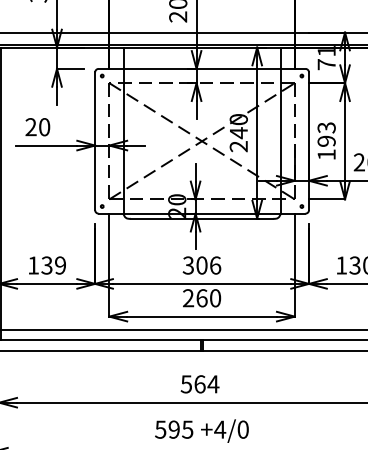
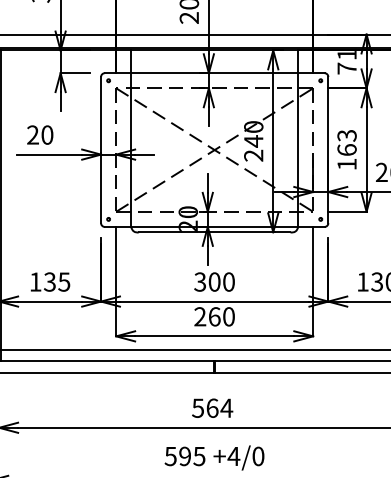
text: (326, 140) -> (346, 149), 193 -> 163
text: (60, 265) -> (64, 281), 139 -> 135
text: (216, 265) -> (229, 281), 306 -> 300

